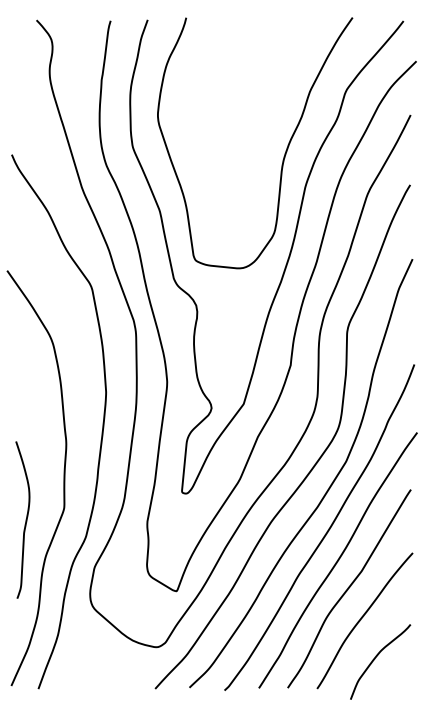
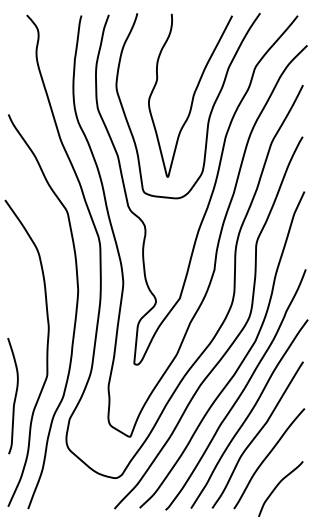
curve: (261, 129) -> (192, 95), added
curve: (25, 519) -> (14, 395), moved

